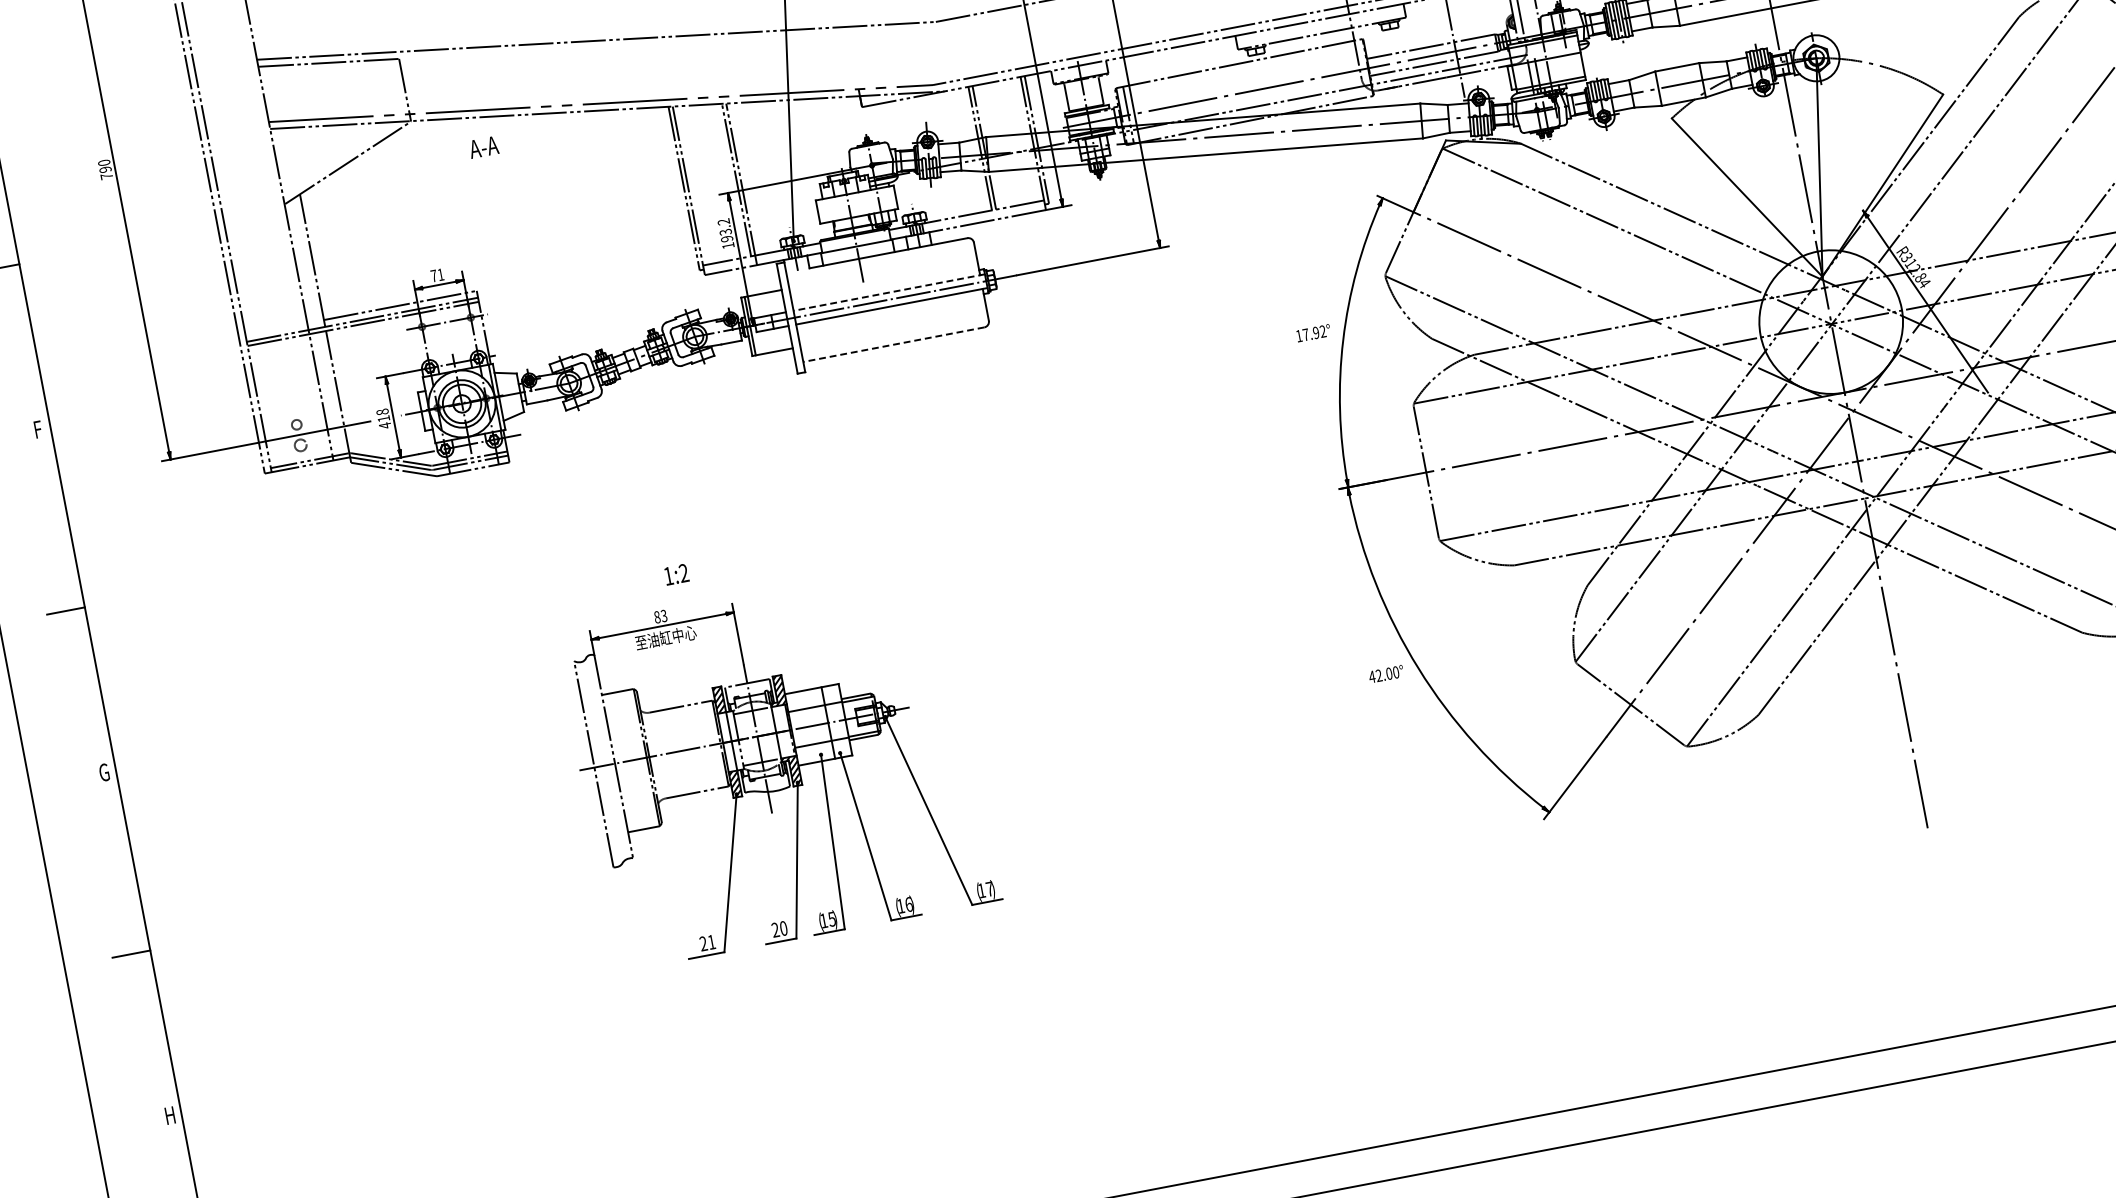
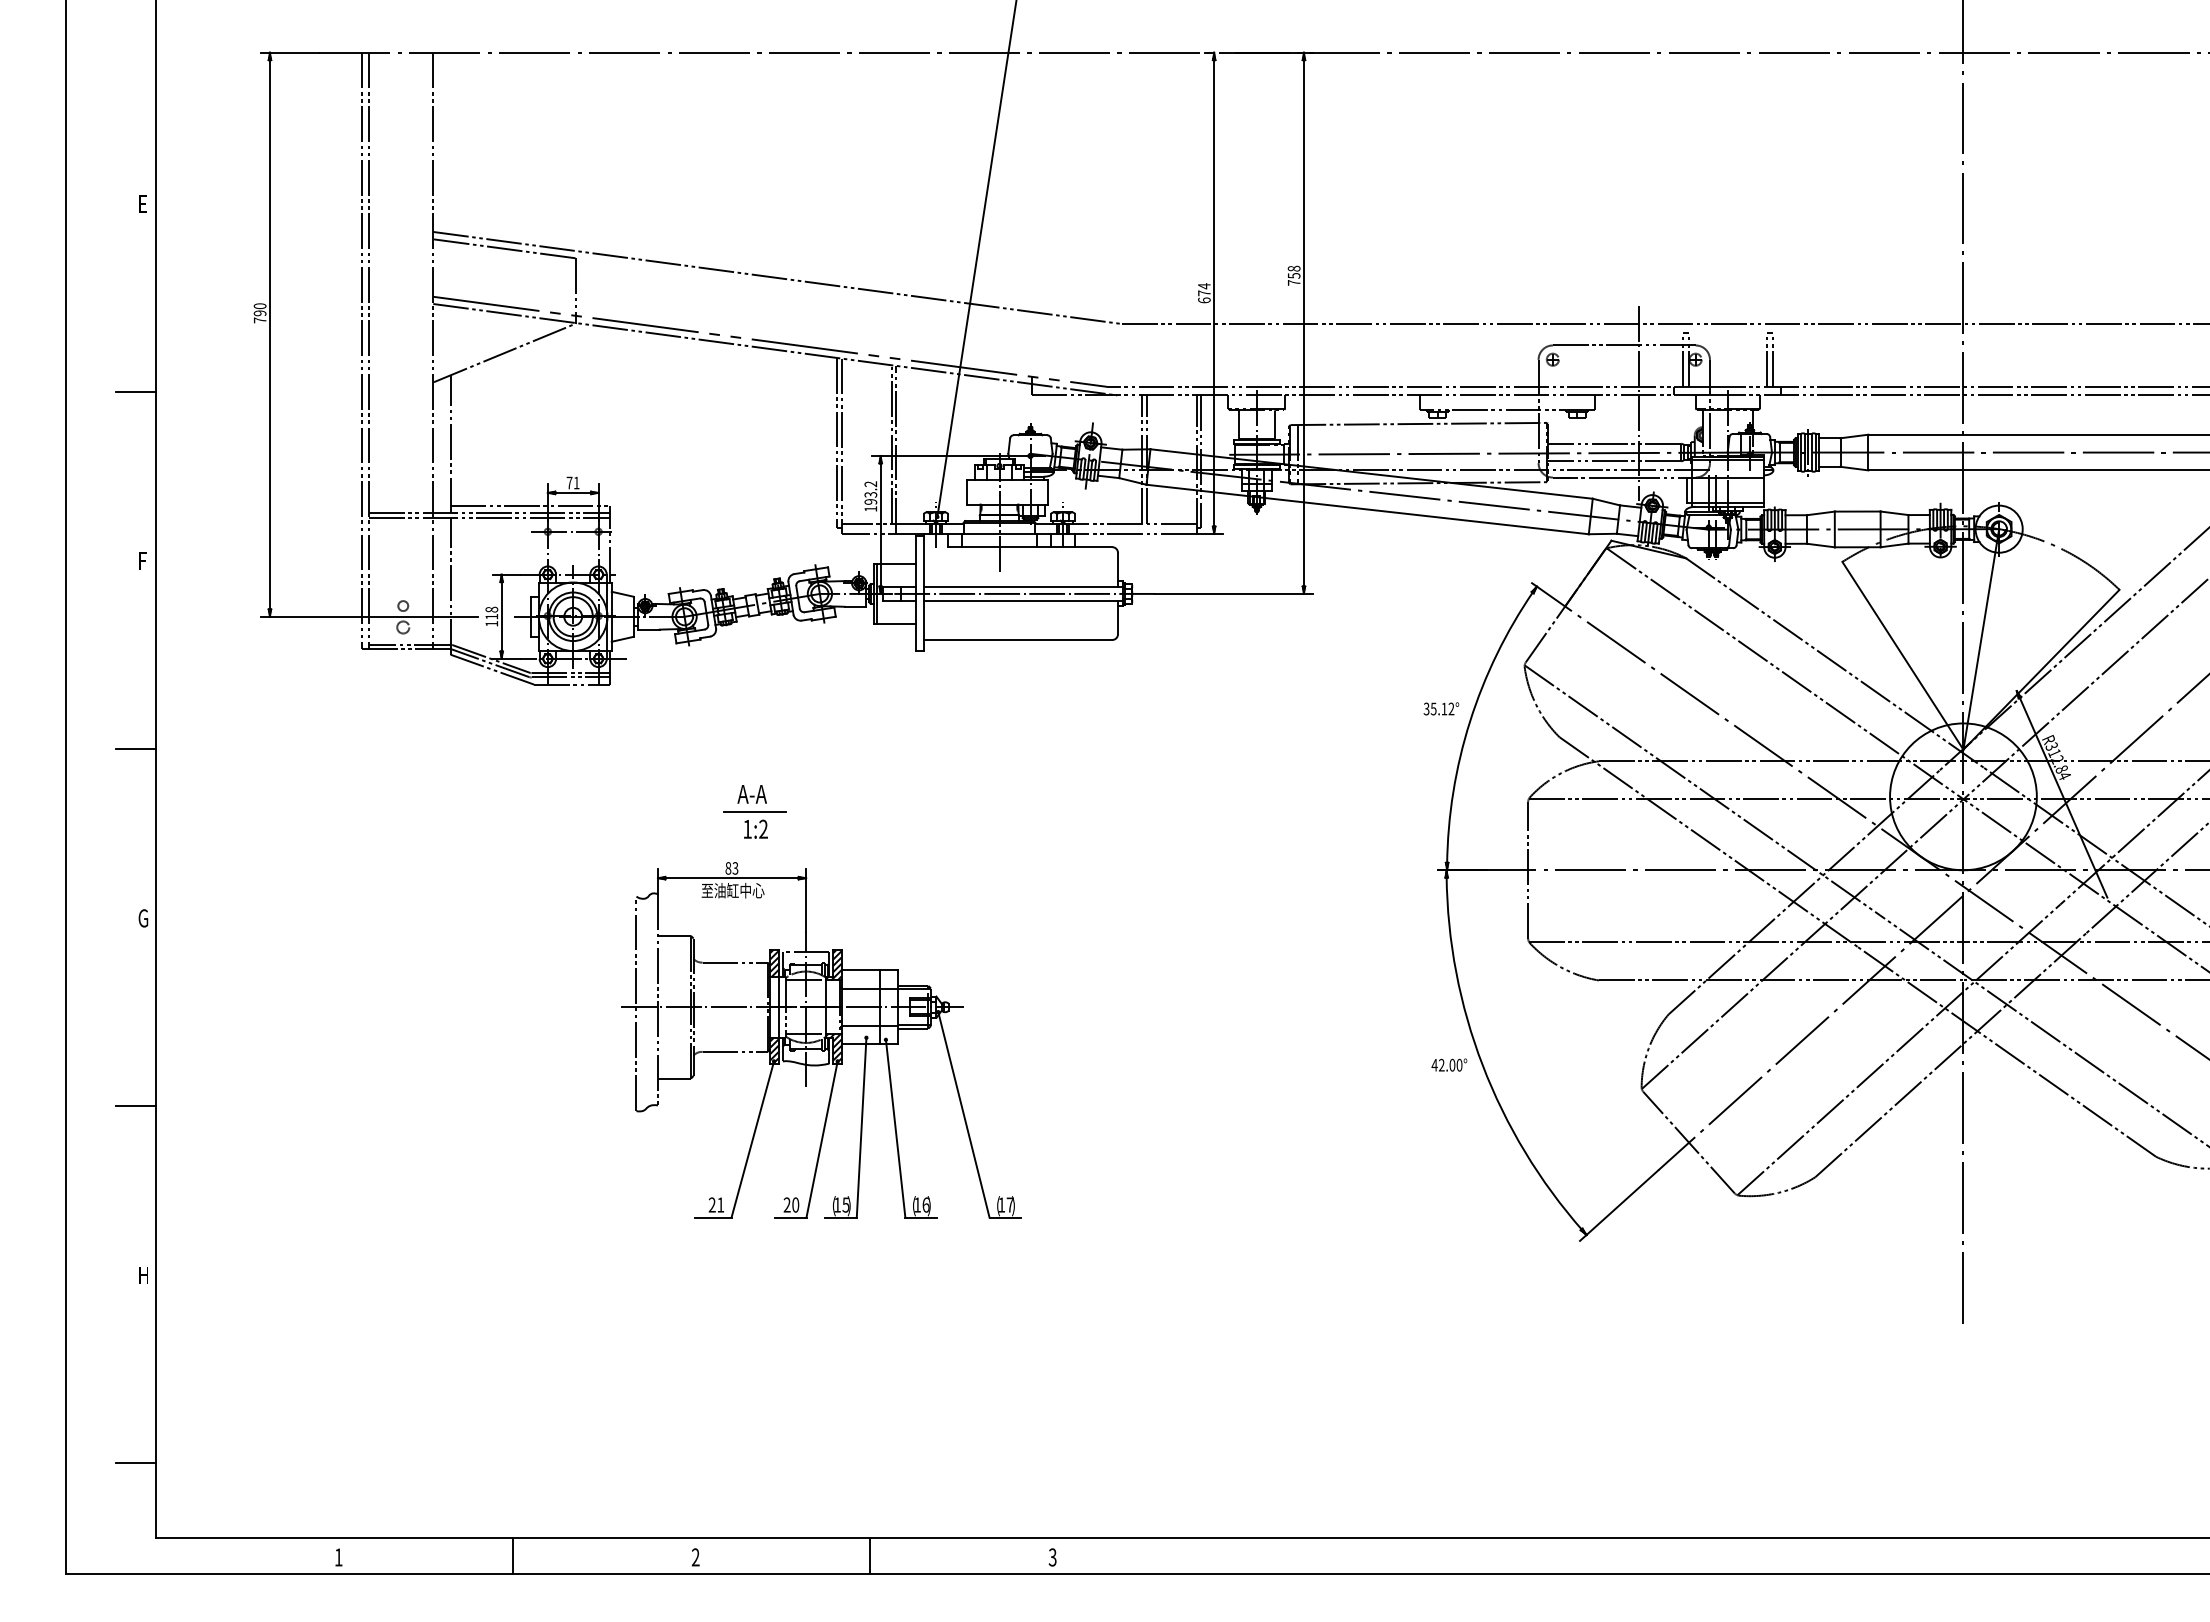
text: (483, 147) -> (751, 794), moved
line: (889, 292) -> (1023, 586), dashed -> solid
text: (1307, 333) -> (1435, 708), 17.92° -> 35.12°
line: (893, 345) -> (1017, 640), dashed -> solid
text: (384, 425) -> (491, 623), 418 -> 118
line: (673, 558) -> (755, 812), added

